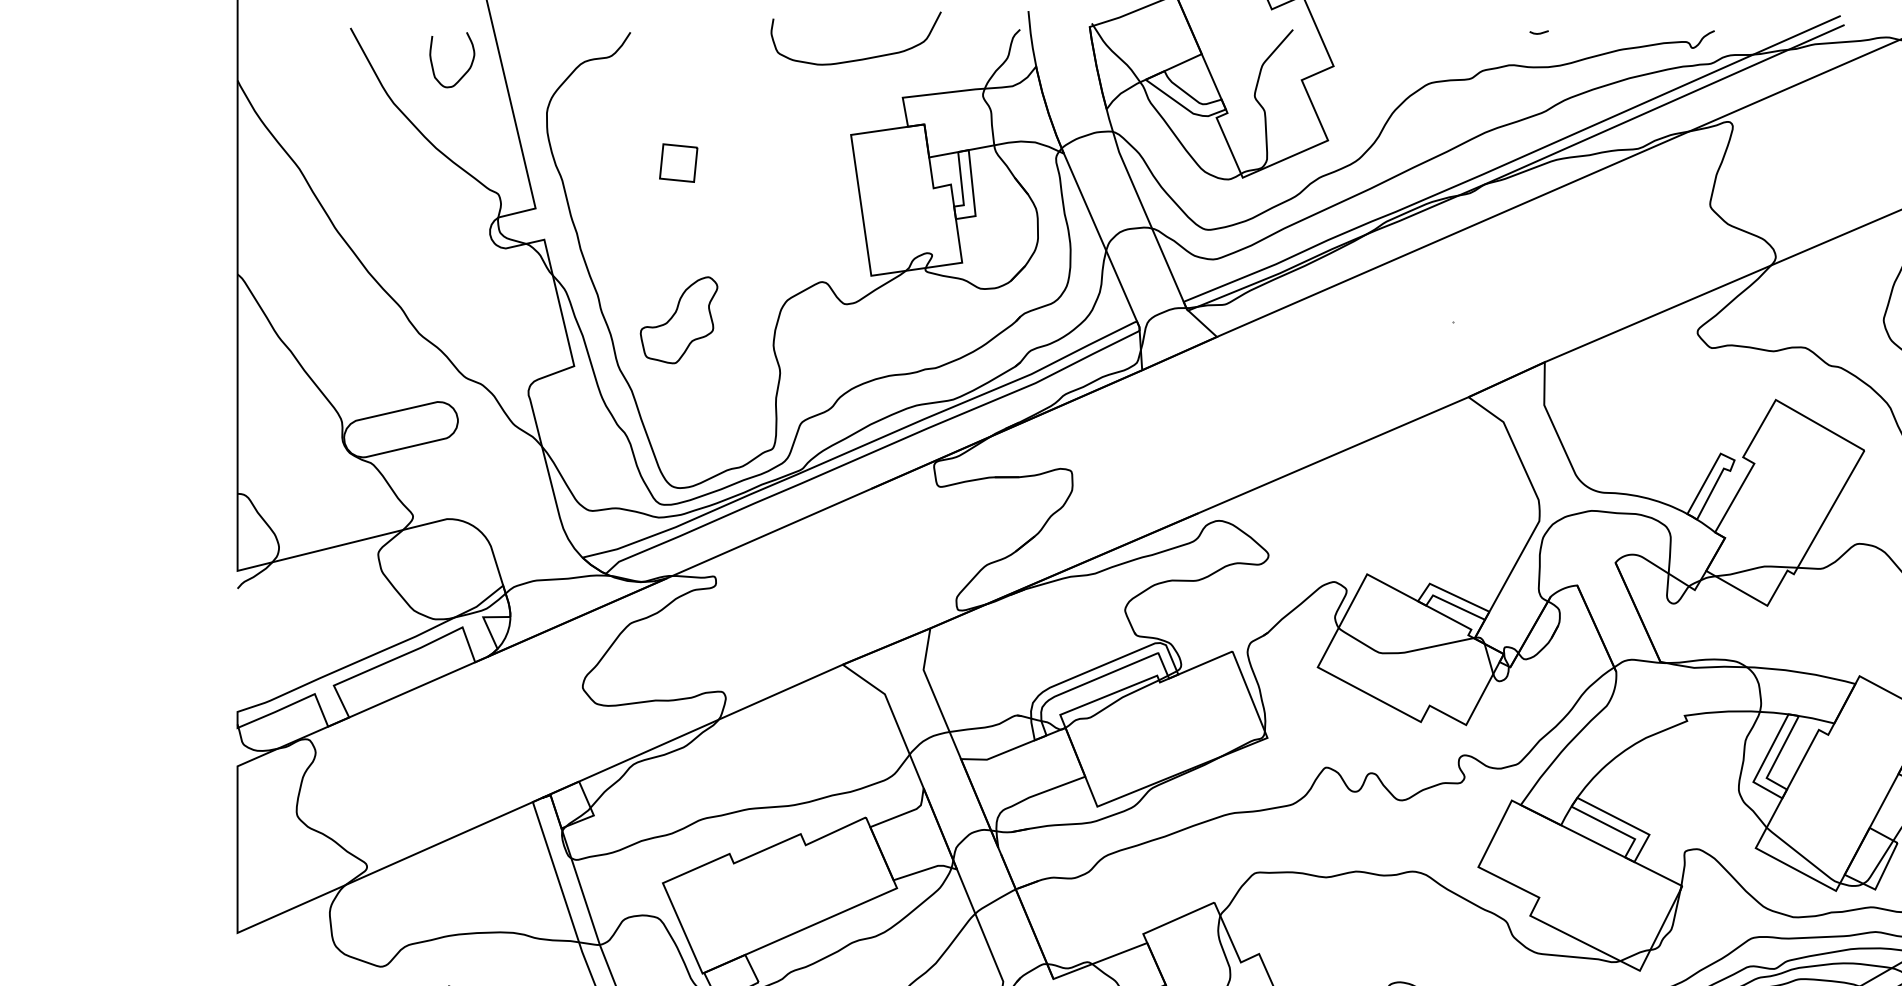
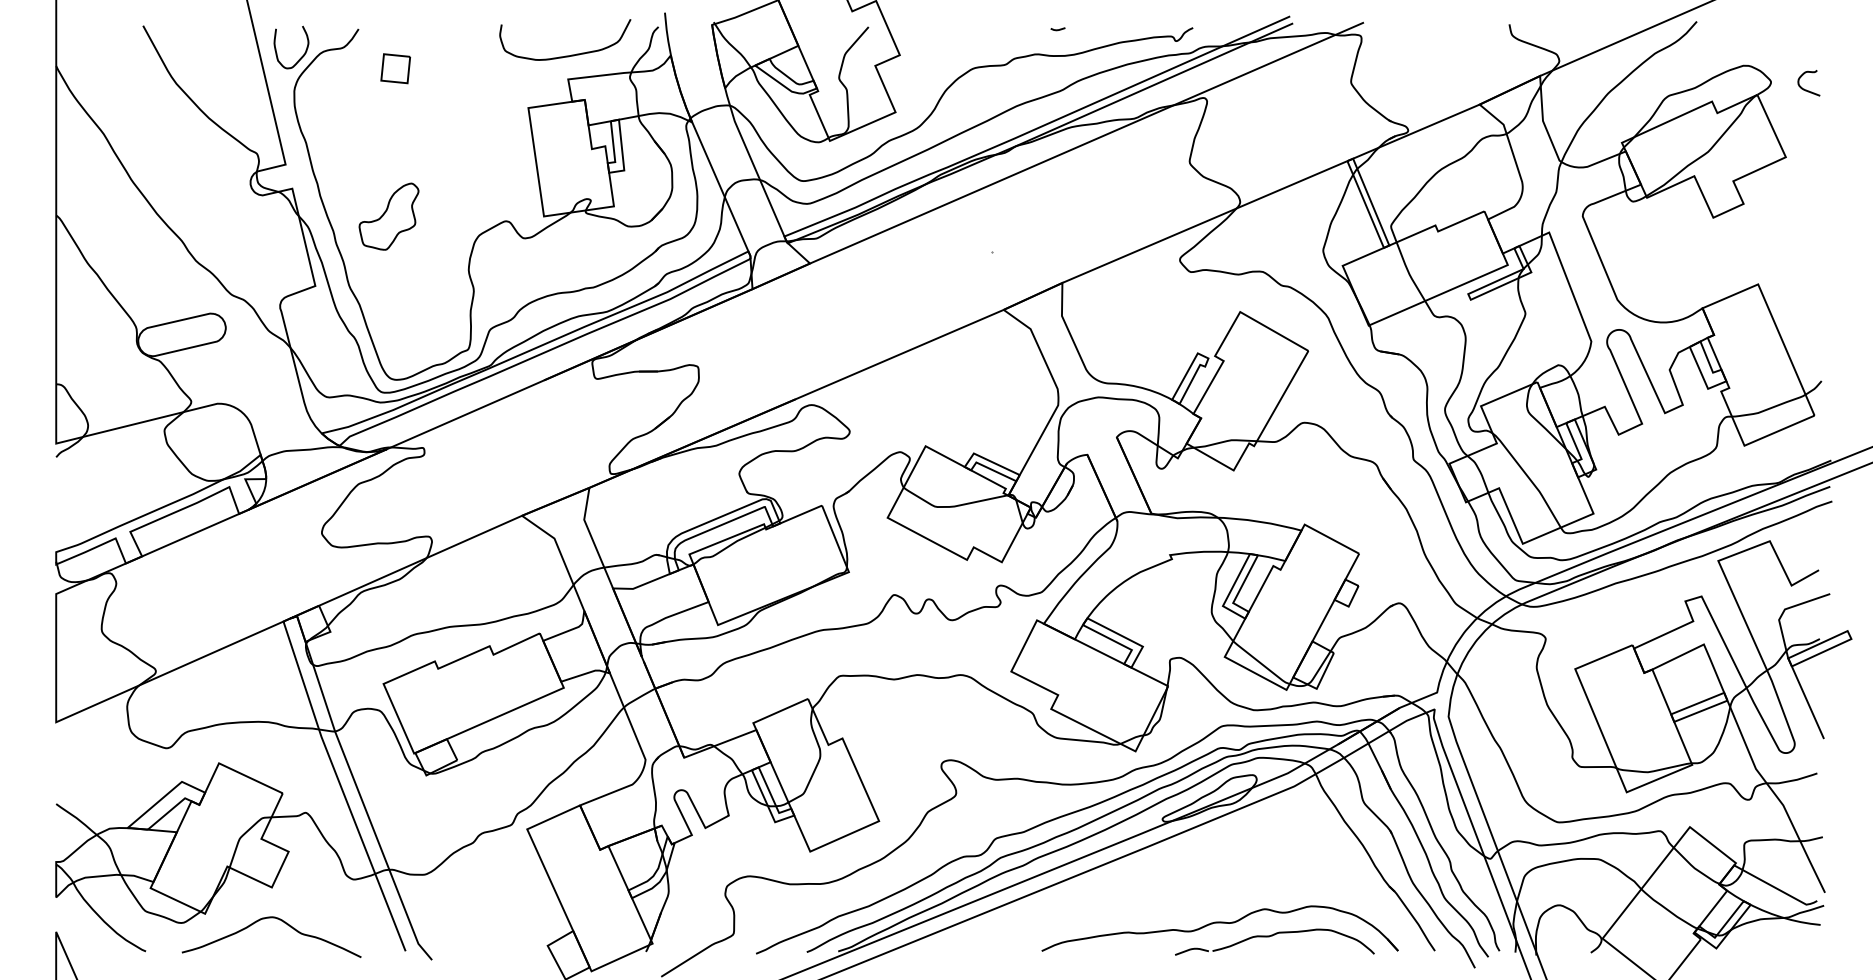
curve: (856, 58) -> (565, 55), moved
curve: (465, 71) -> (301, 56), moved
part: (678, 162) -> (395, 68), moved
part: (678, 320) -> (388, 216), moved

